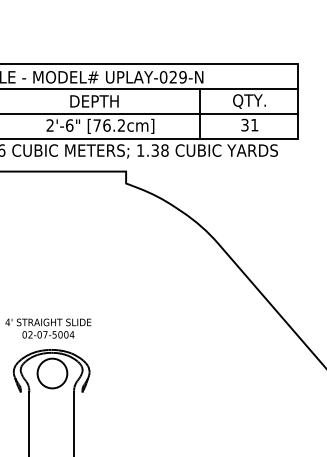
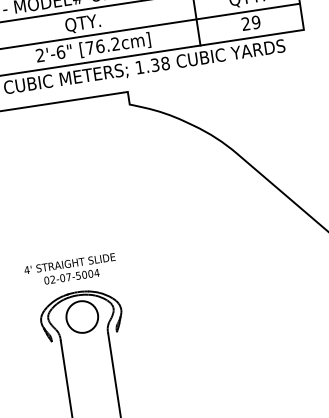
text: (94, 102) -> (83, 24), DEPTH -> QTY.
text: (249, 124) -> (250, 22), 31 -> 29

